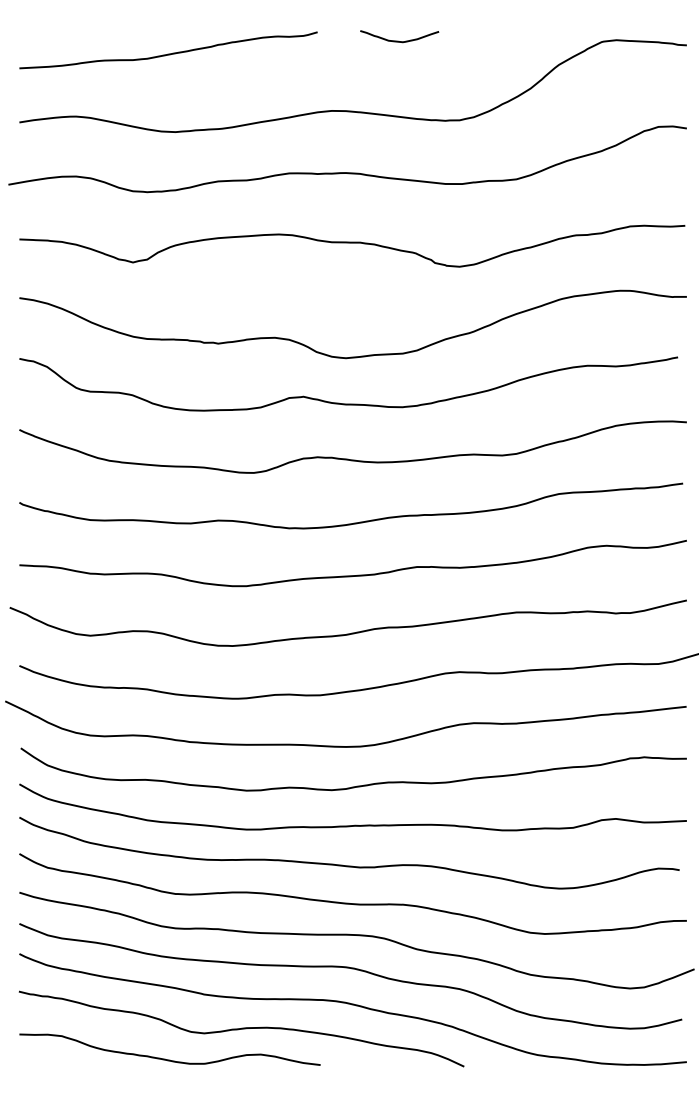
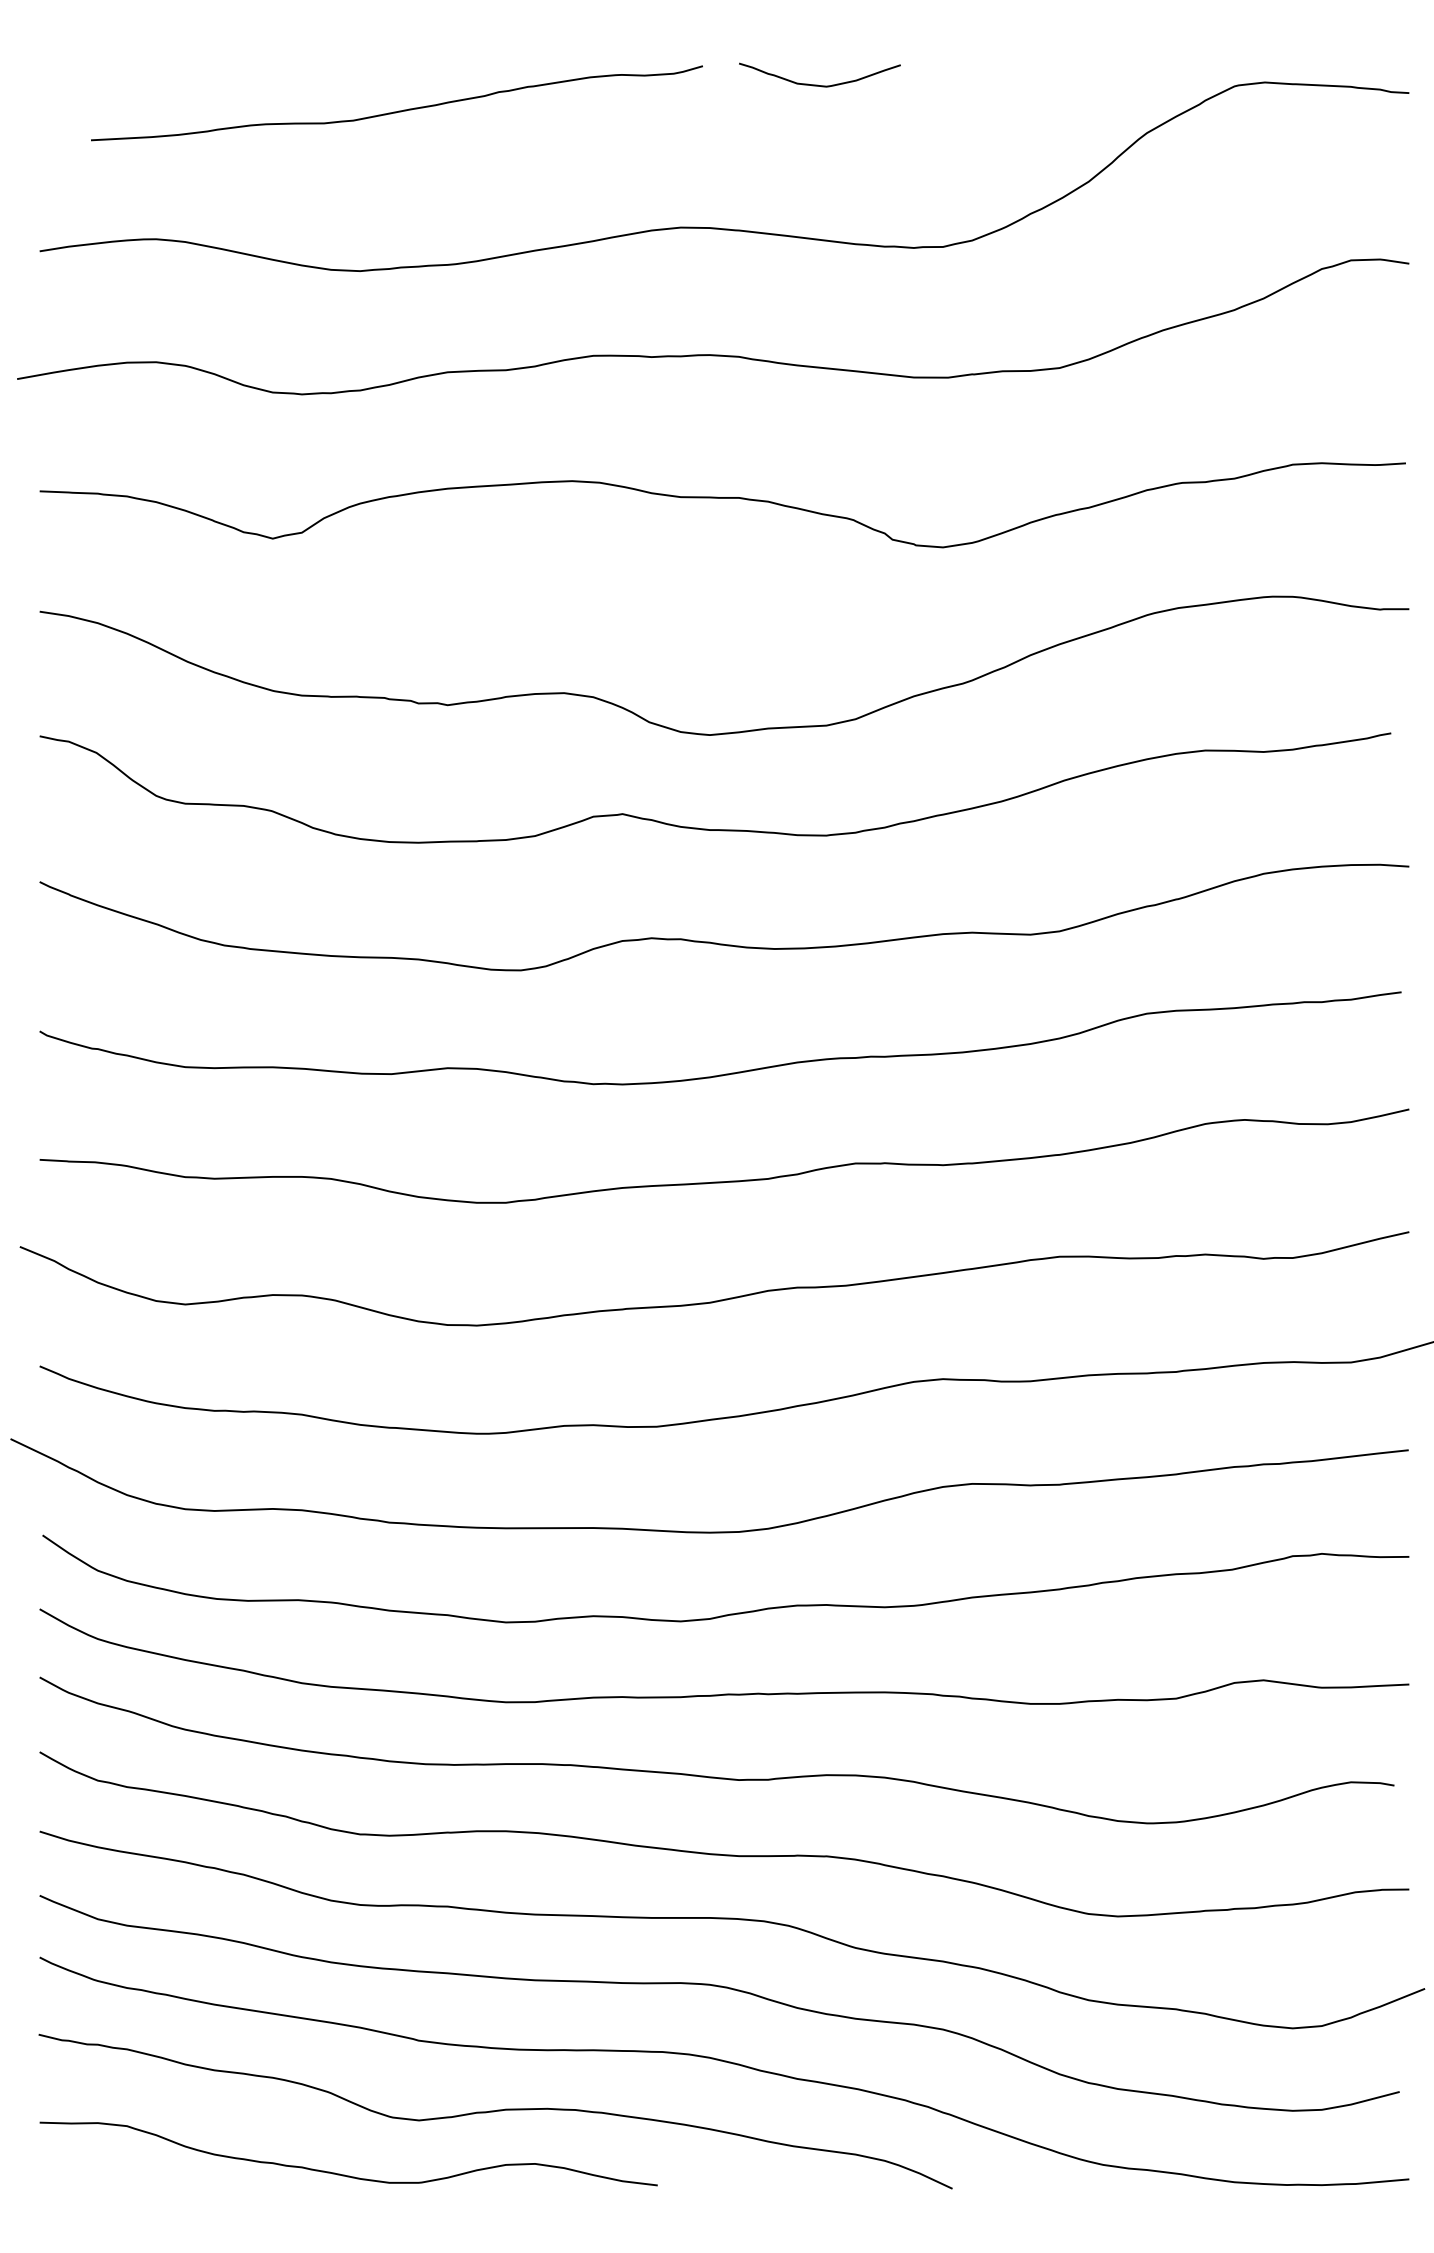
curve: (168, 53) -> (396, 109), moved

